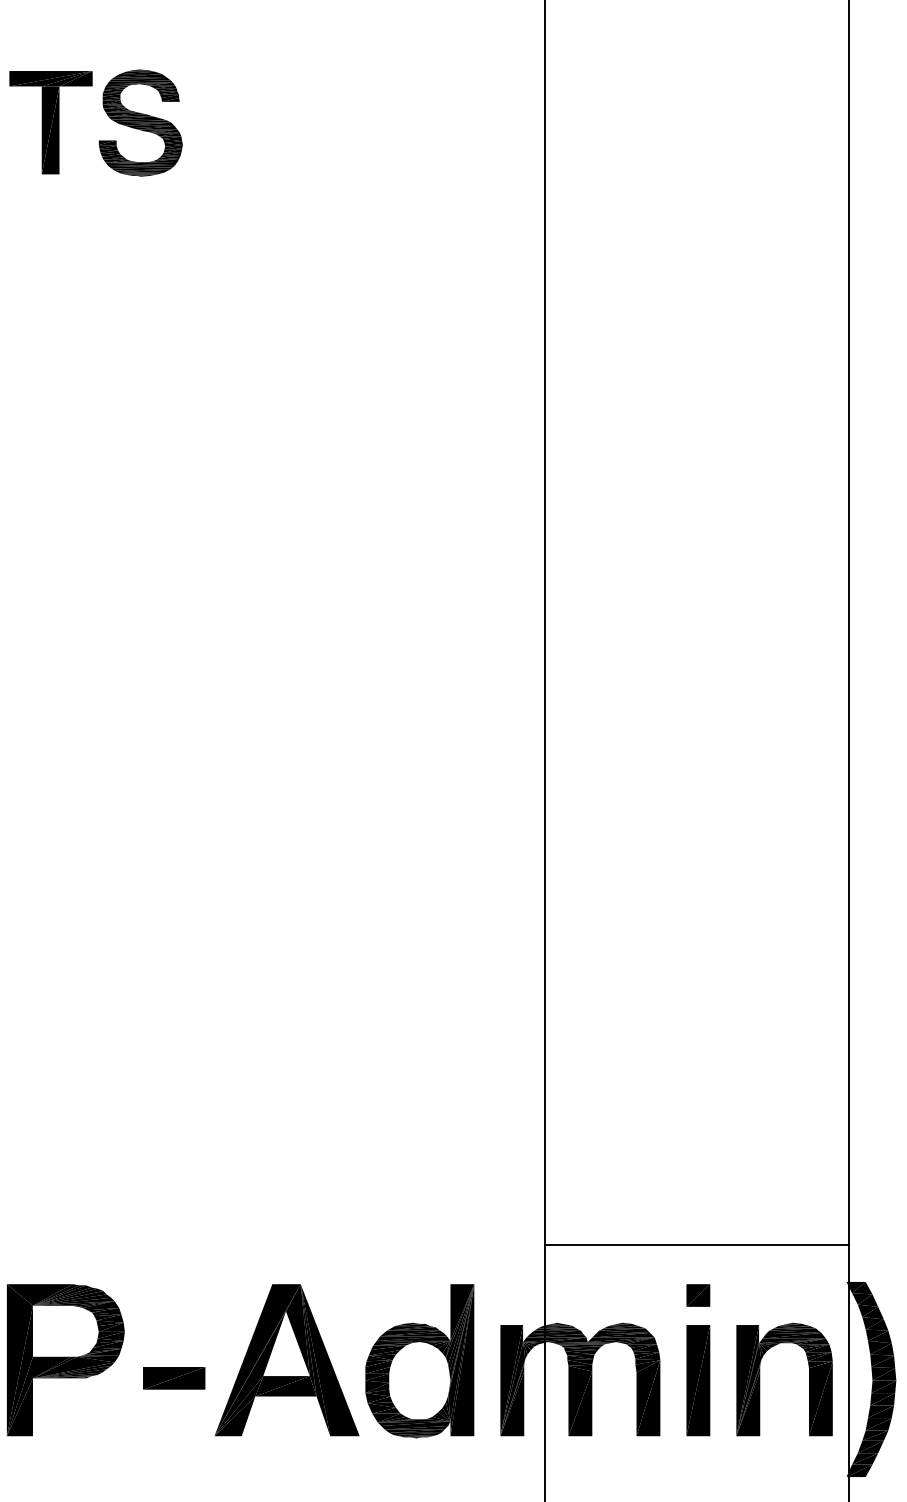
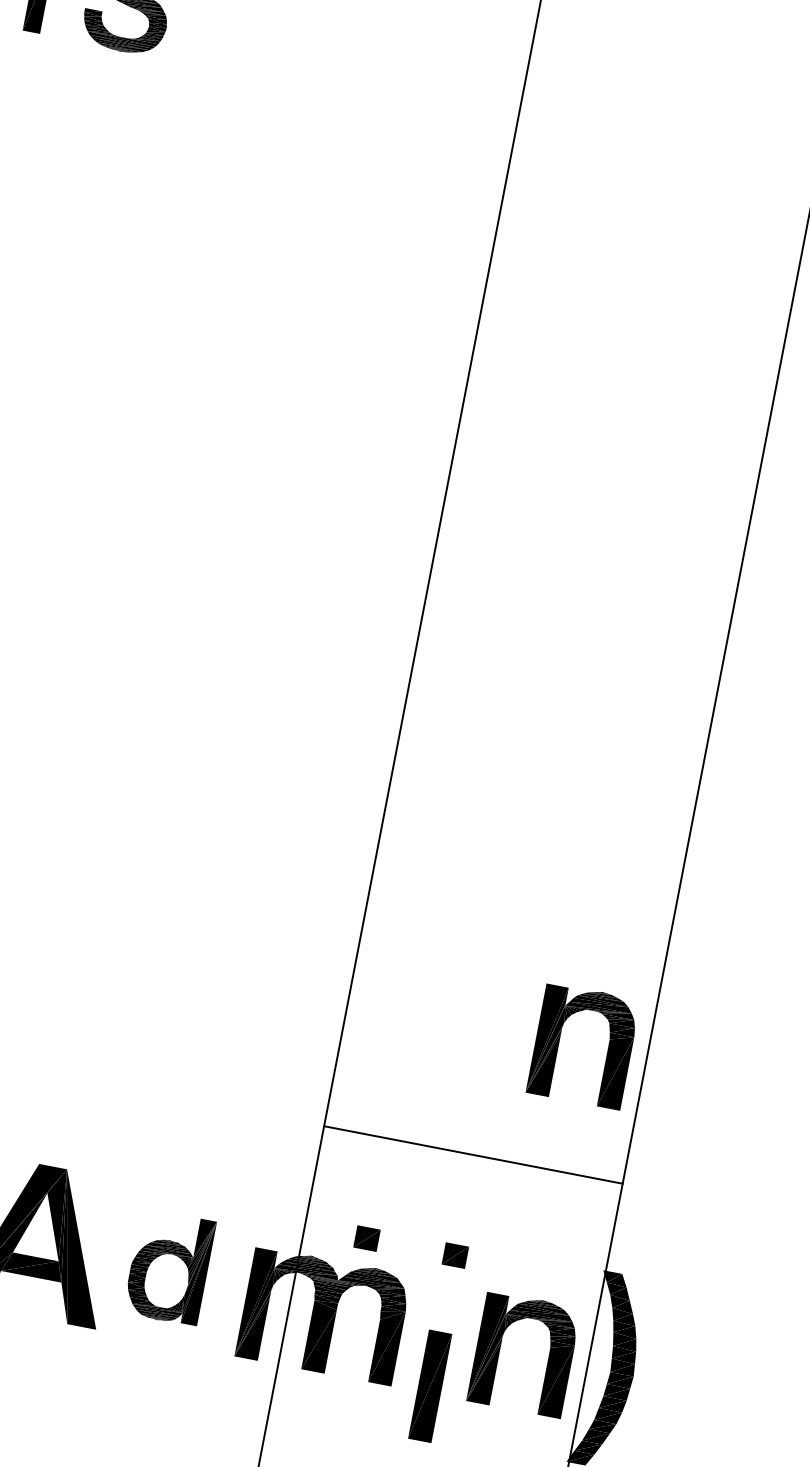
part: (760, 1065) -> (559, 1041), added
line: (697, 1245) -> (473, 1155), moved
part: (608, 1295) -> (367, 1238), added
part: (419, 1361) -> (169, 1267), size x0.7
part: (698, 1380) -> (430, 1386), moved

